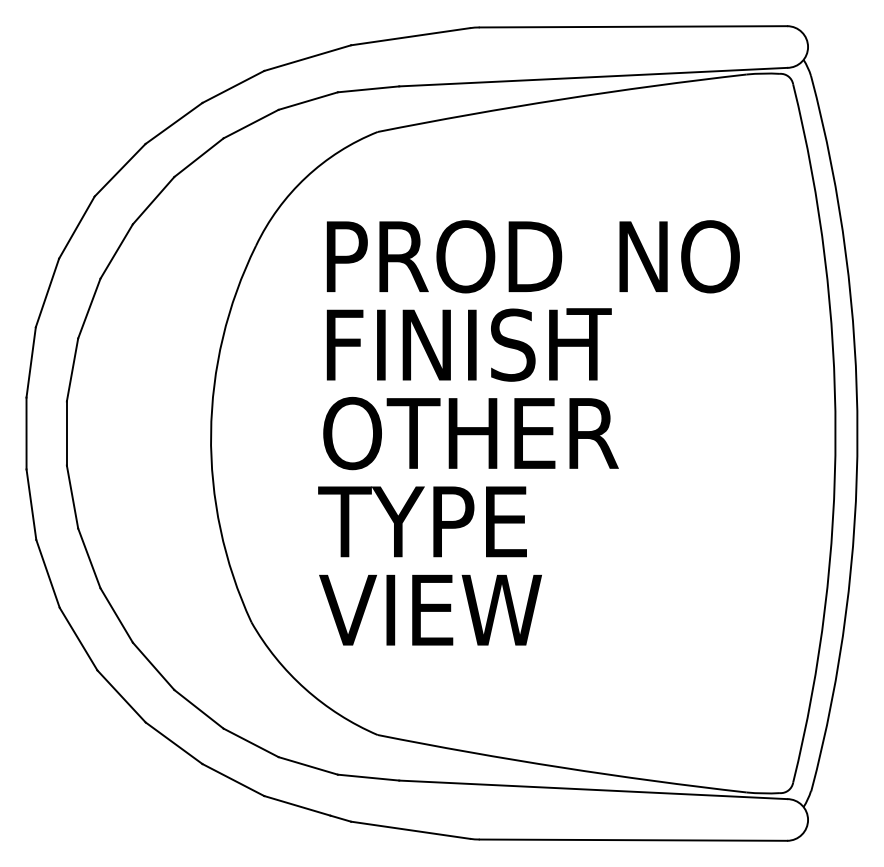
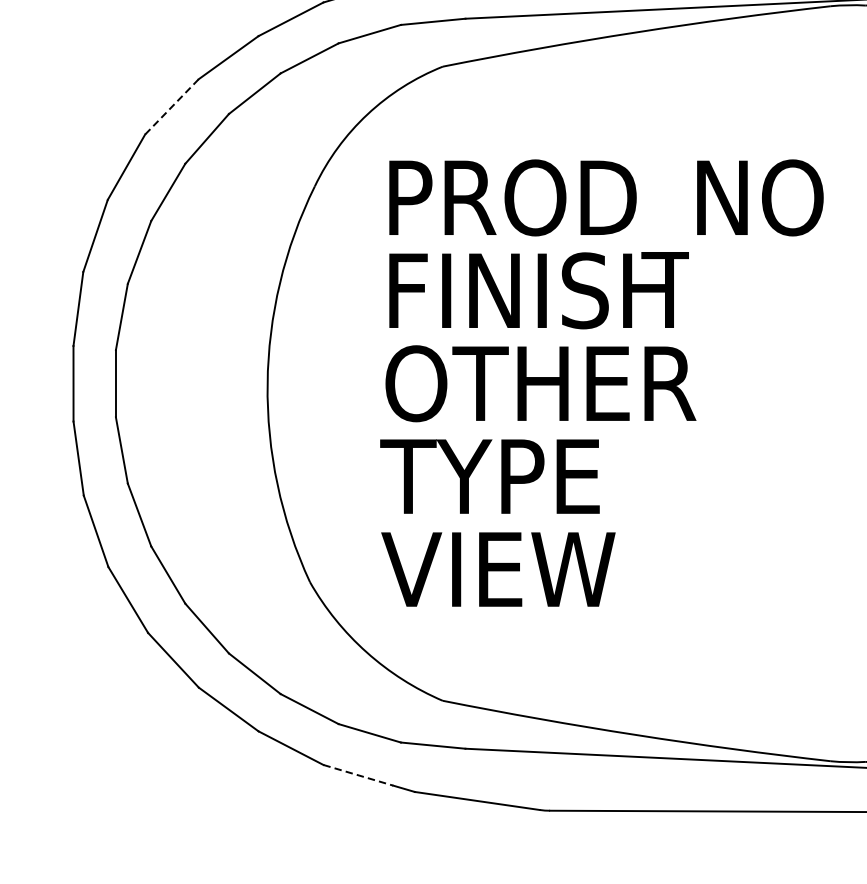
line: (120, 170) -> (172, 107), solid -> dashed
line: (297, 805) -> (358, 774), solid -> dashed

